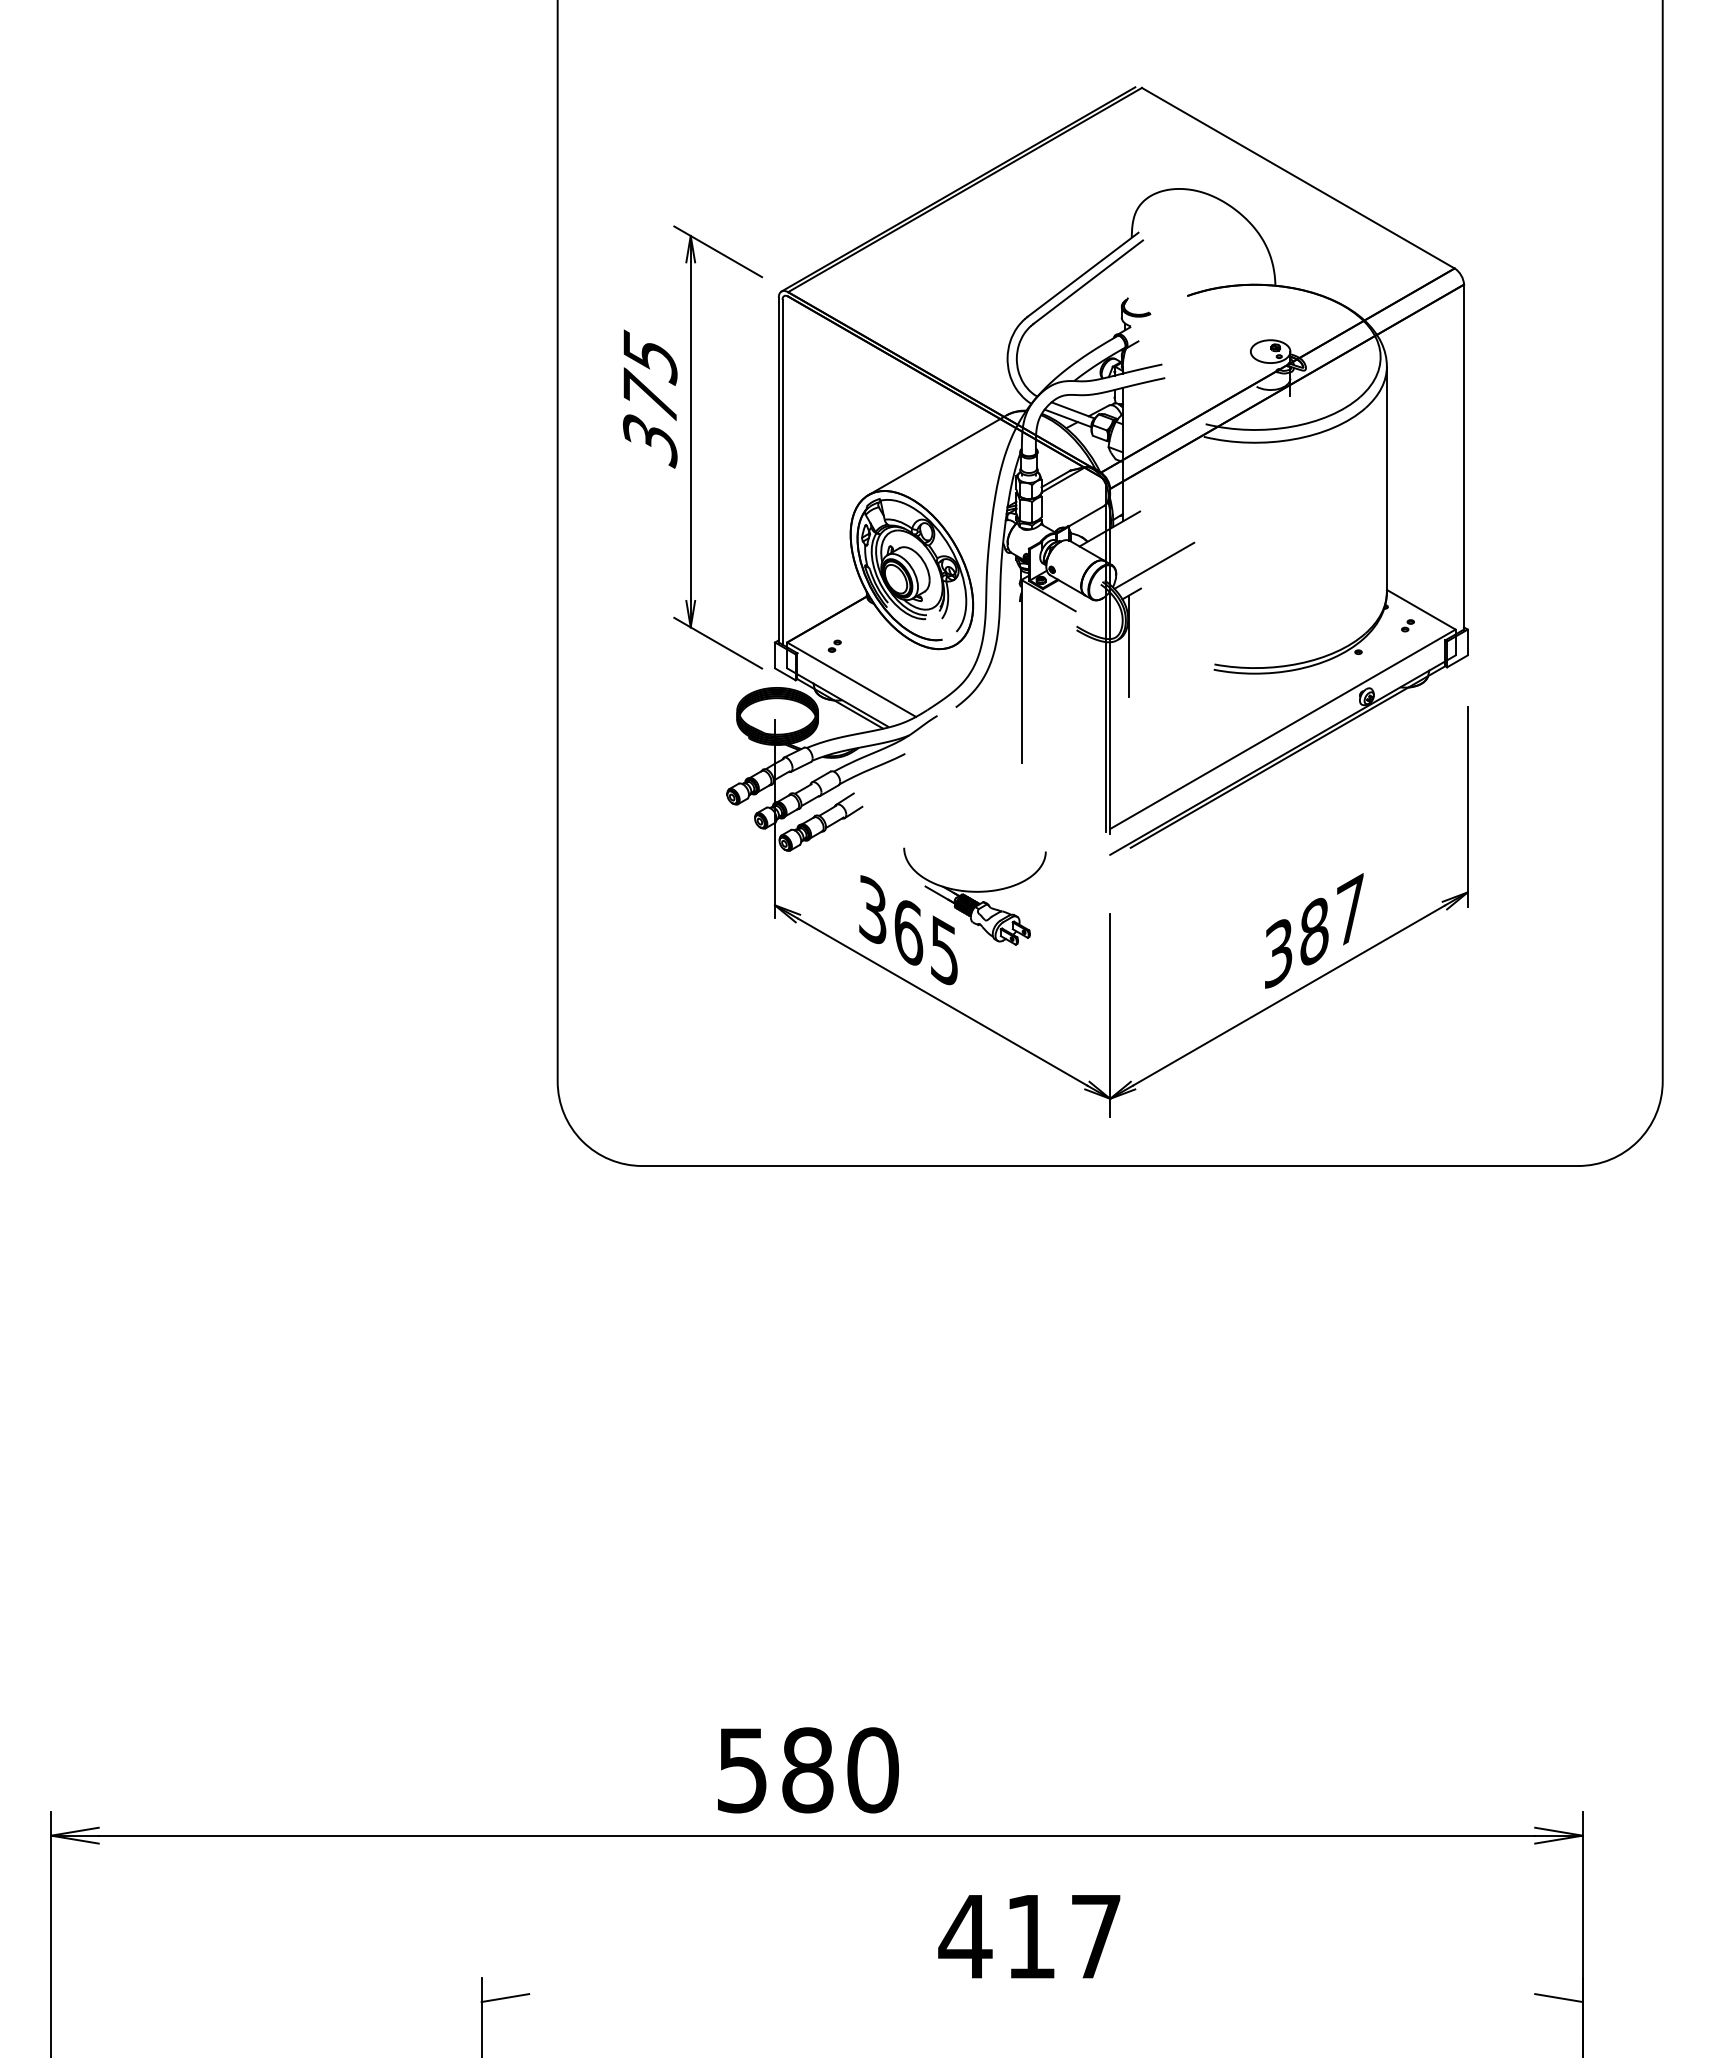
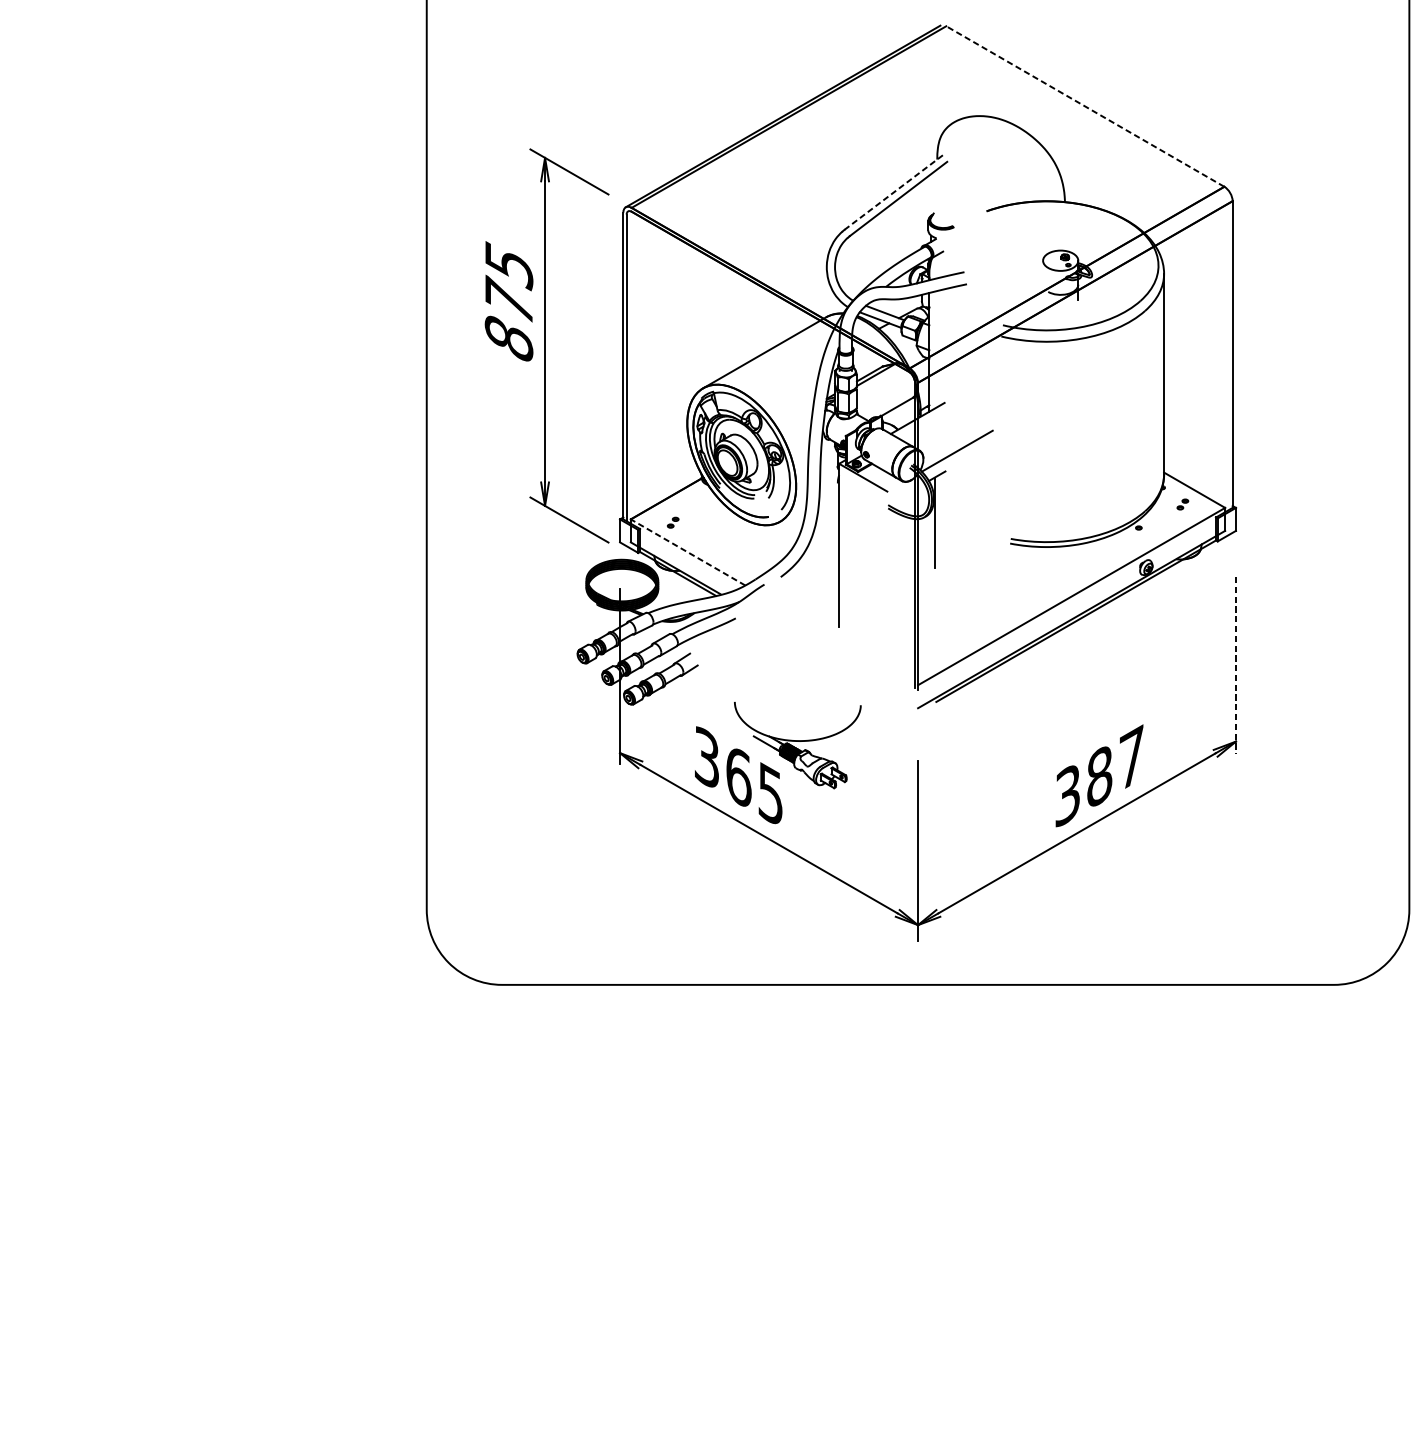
line: (1298, 178) -> (1085, 106), solid -> dashed
line: (1082, 274) -> (893, 192), solid -> dashed
text: (650, 440) -> (509, 339), 375 -> 875
line: (851, 679) -> (688, 552), solid -> dashed
line: (1467, 806) -> (1235, 665), solid -> dashed

